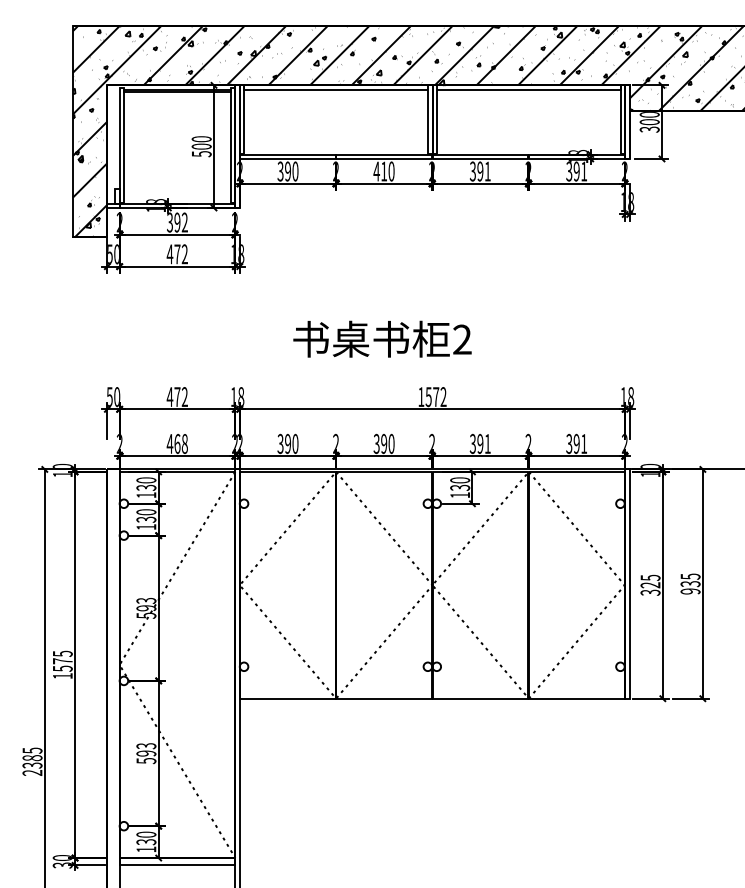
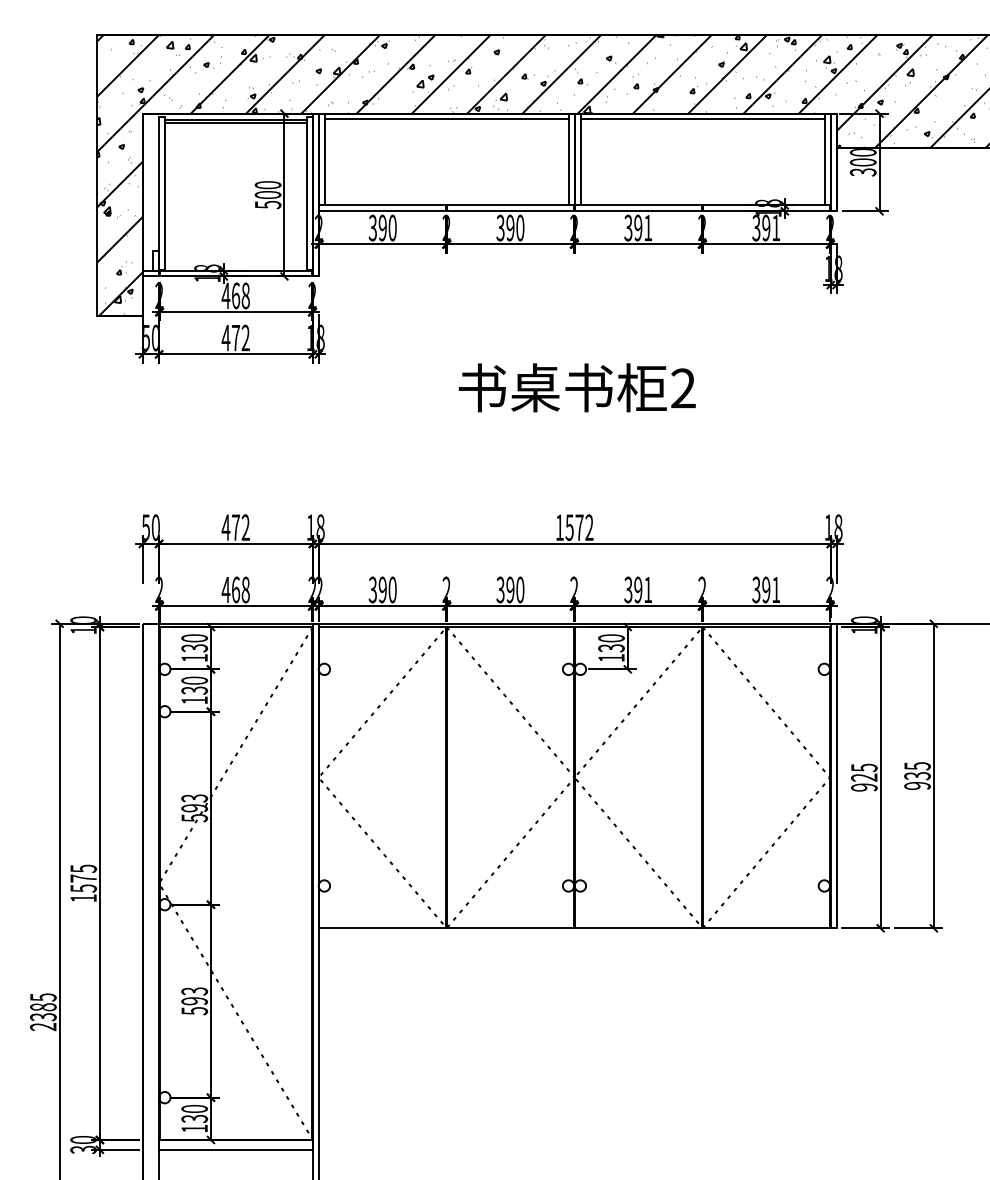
text: (380, 171) -> (505, 227), 410 -> 390
text: (177, 222) -> (235, 295), 392 -> 468
text: (381, 338) -> (576, 387), moved
text: (650, 592) -> (864, 787), 325 -> 925

